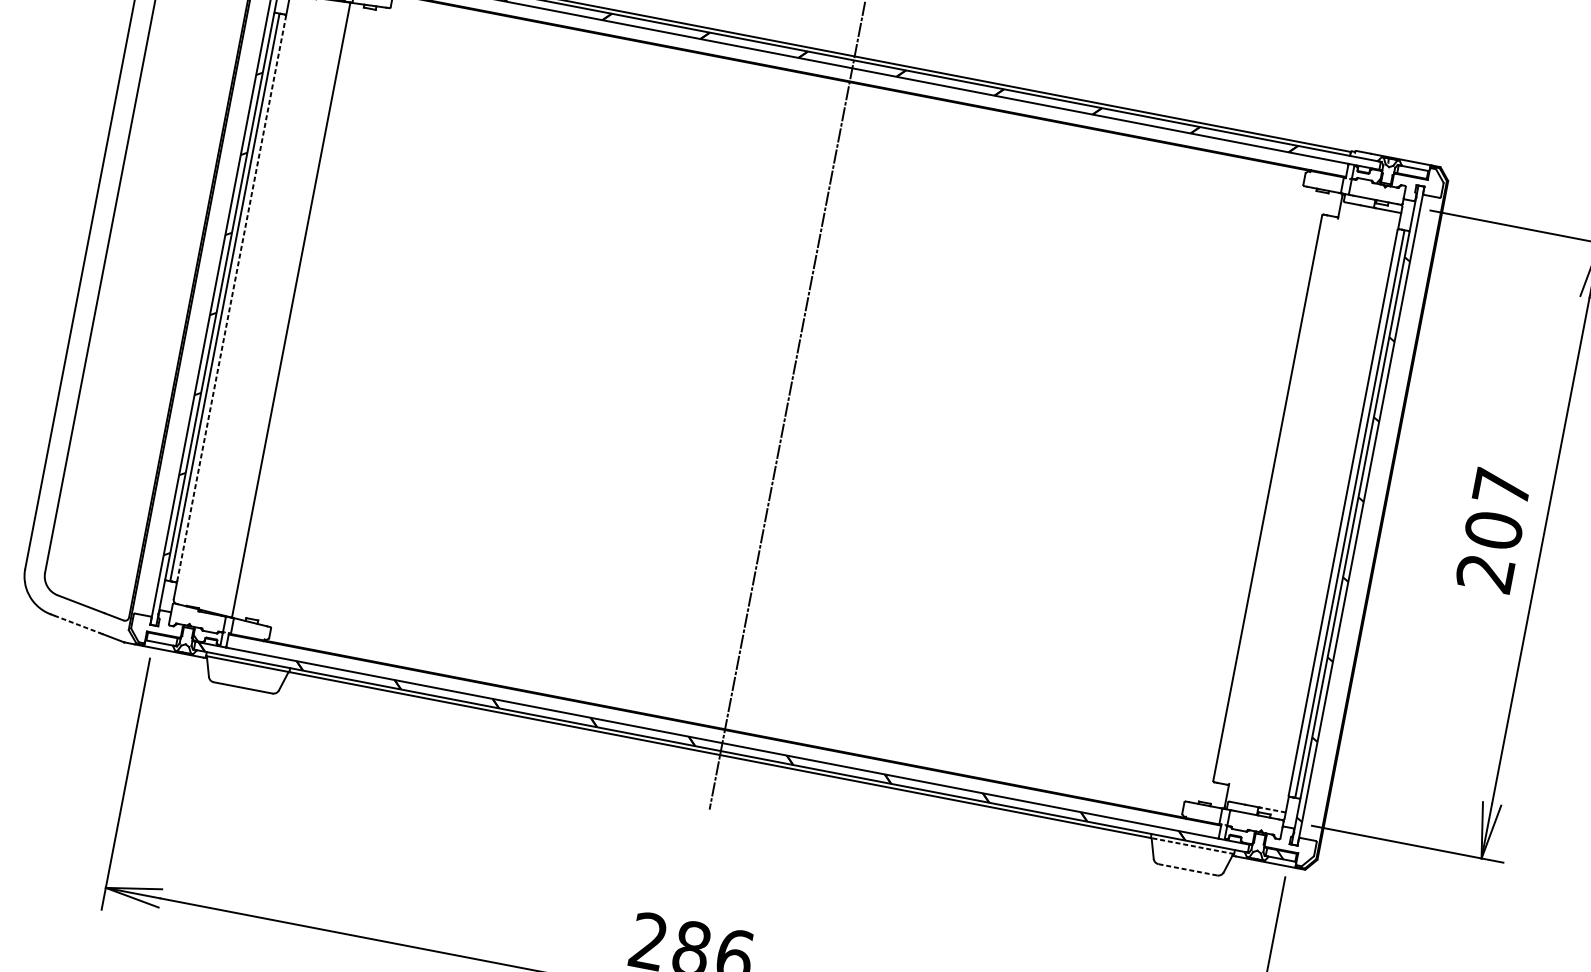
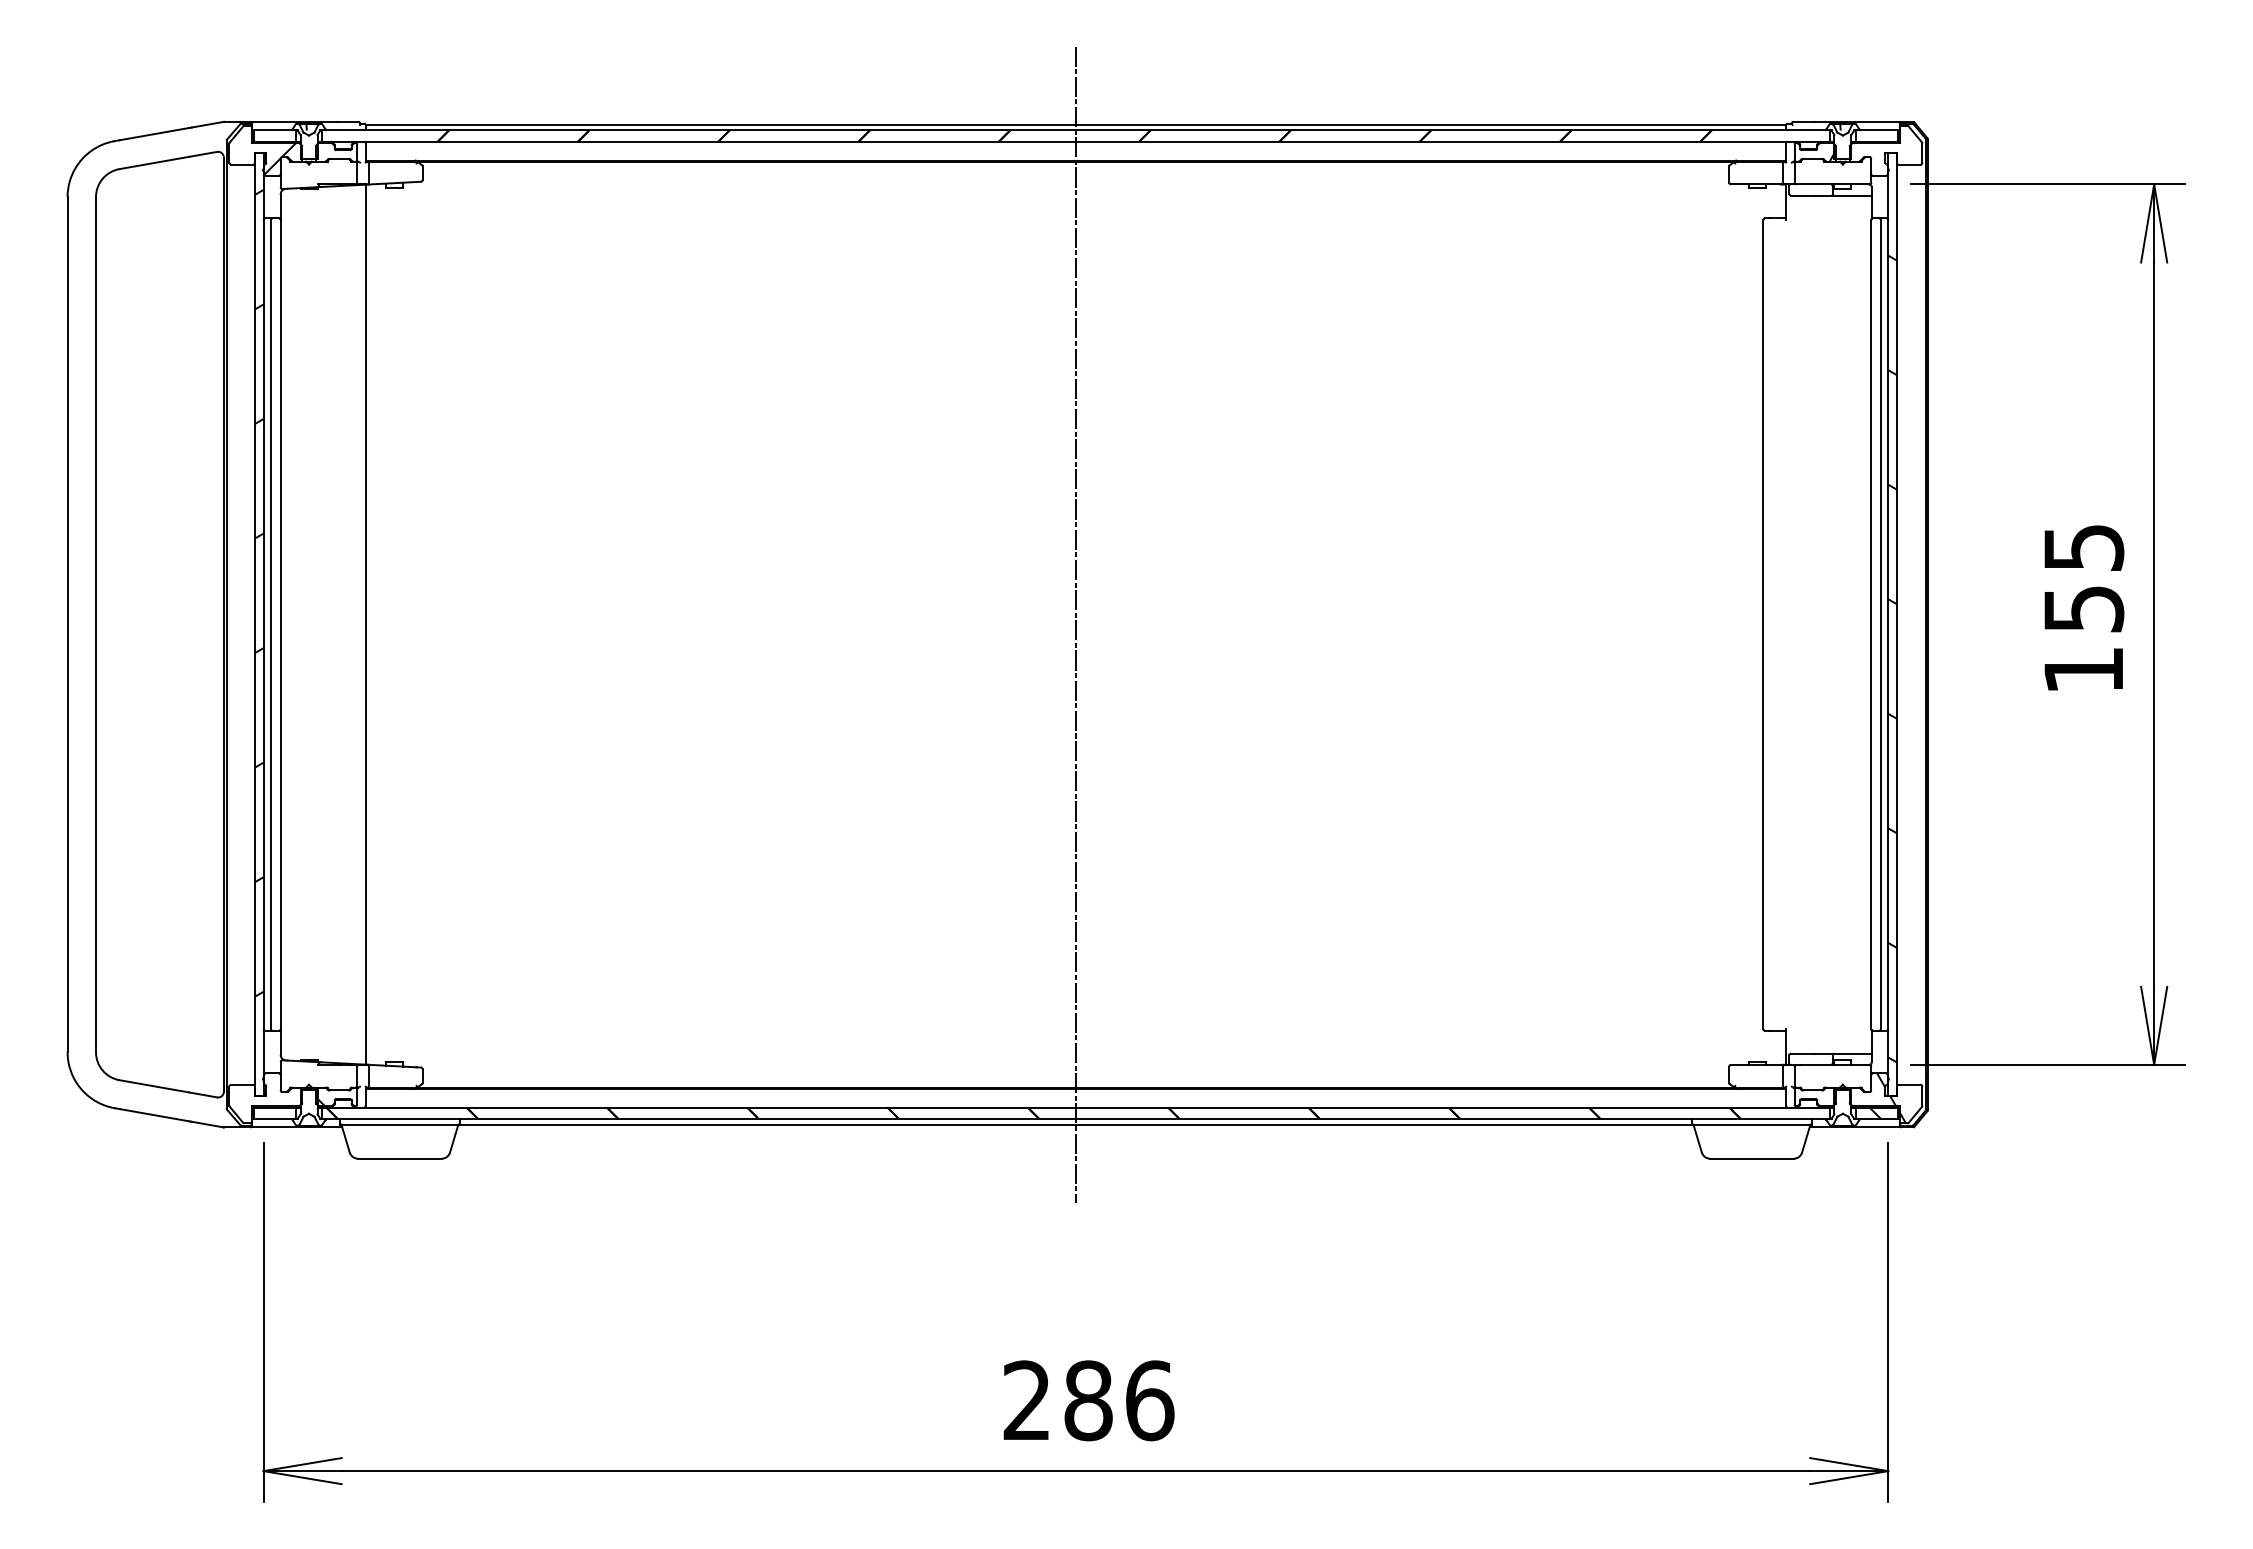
line: (231, 298) -> (280, 624), dashed -> solid
text: (1493, 530) -> (2083, 609), 207 -> 155
line: (77, 624) -> (154, 1115), dashed -> solid
line: (1273, 810) -> (1853, 1053), dashed -> solid
line: (1192, 845) -> (1751, 1124), dashed -> solid
hatch: (1293, 846) -> (1891, 1098), added
line: (1187, 869) -> (1751, 1158), dashed -> solid

